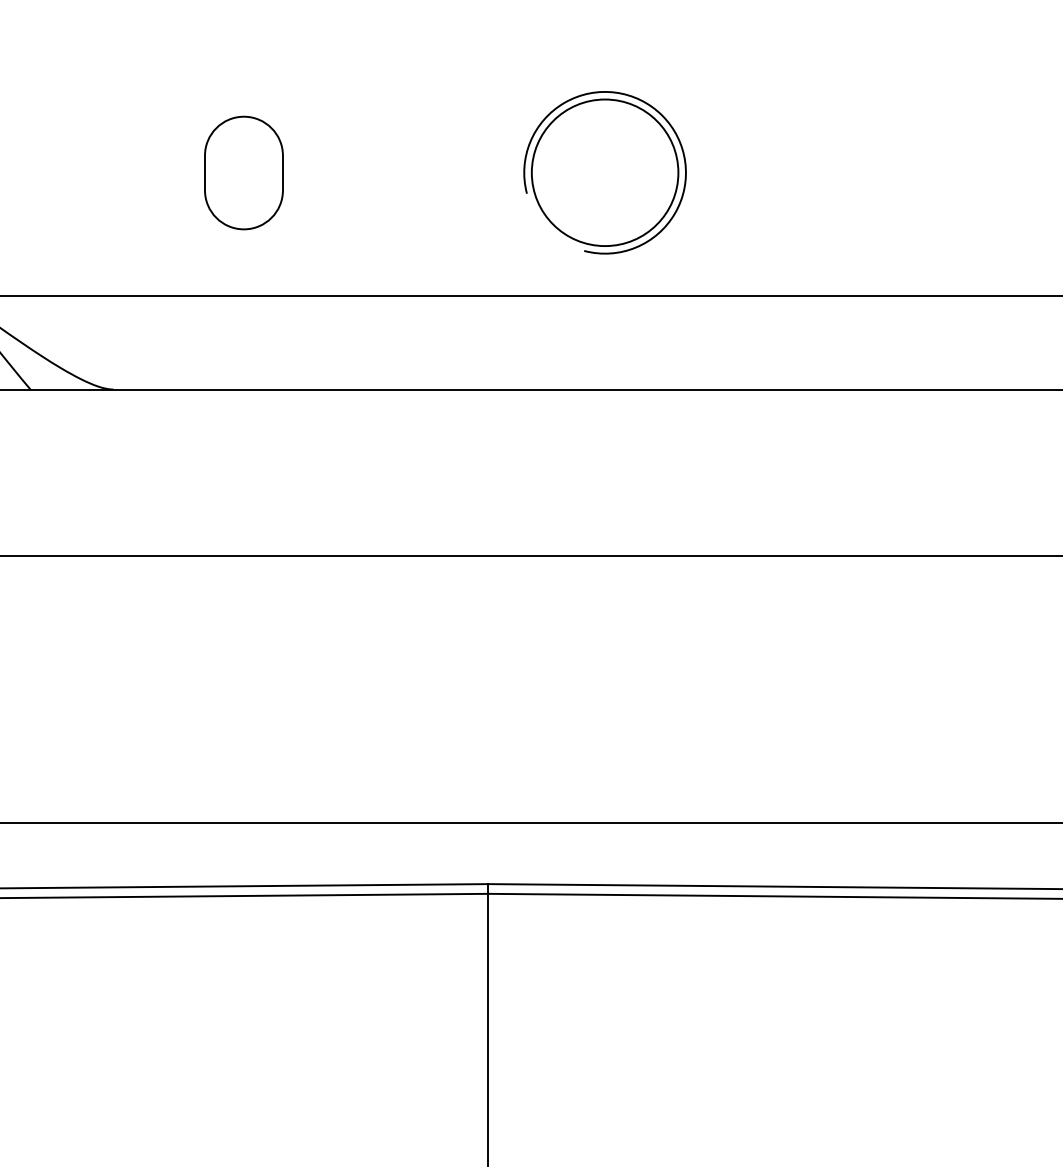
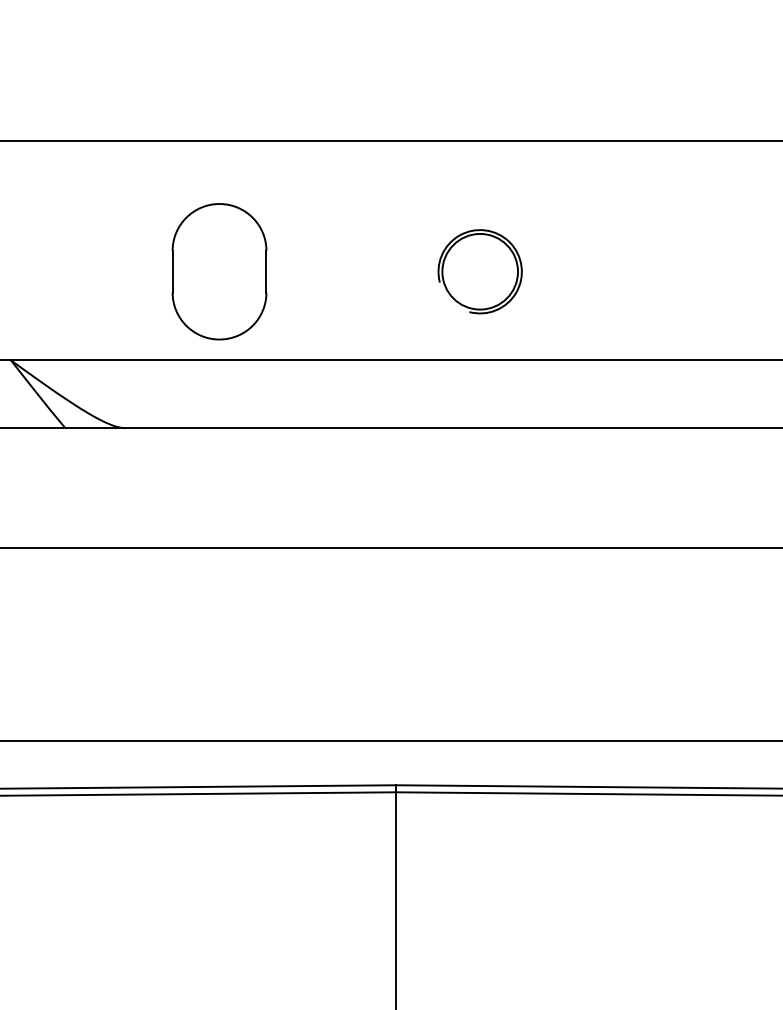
part: (243, 172) -> (219, 271), size x1.67
part: (604, 172) -> (479, 271), size x0.71

